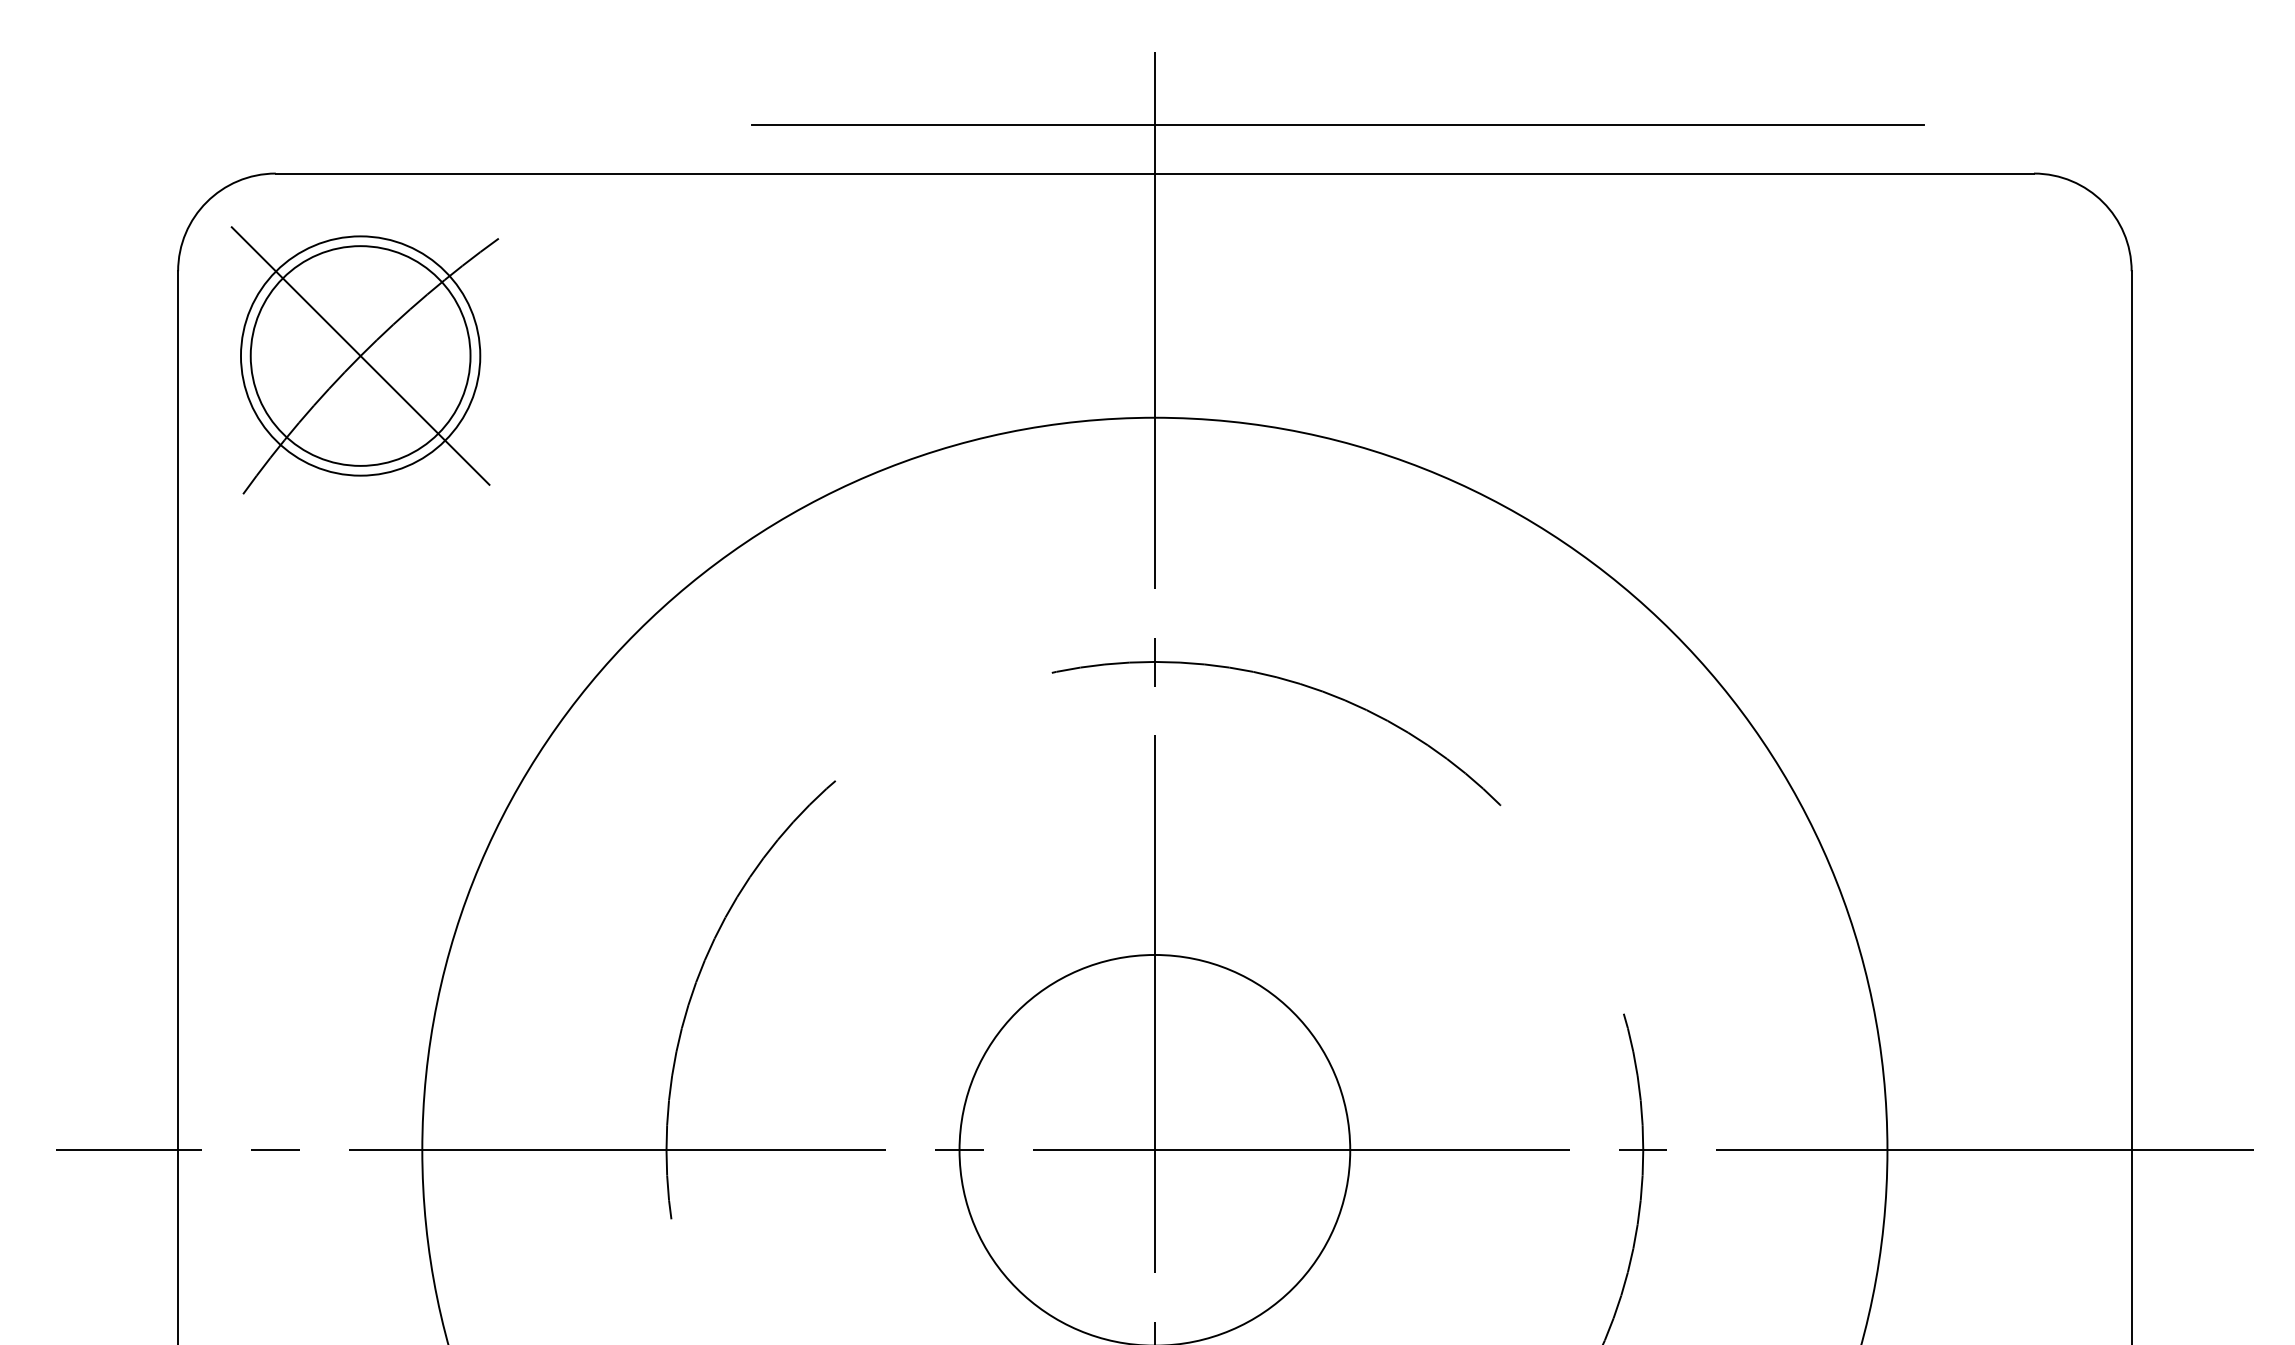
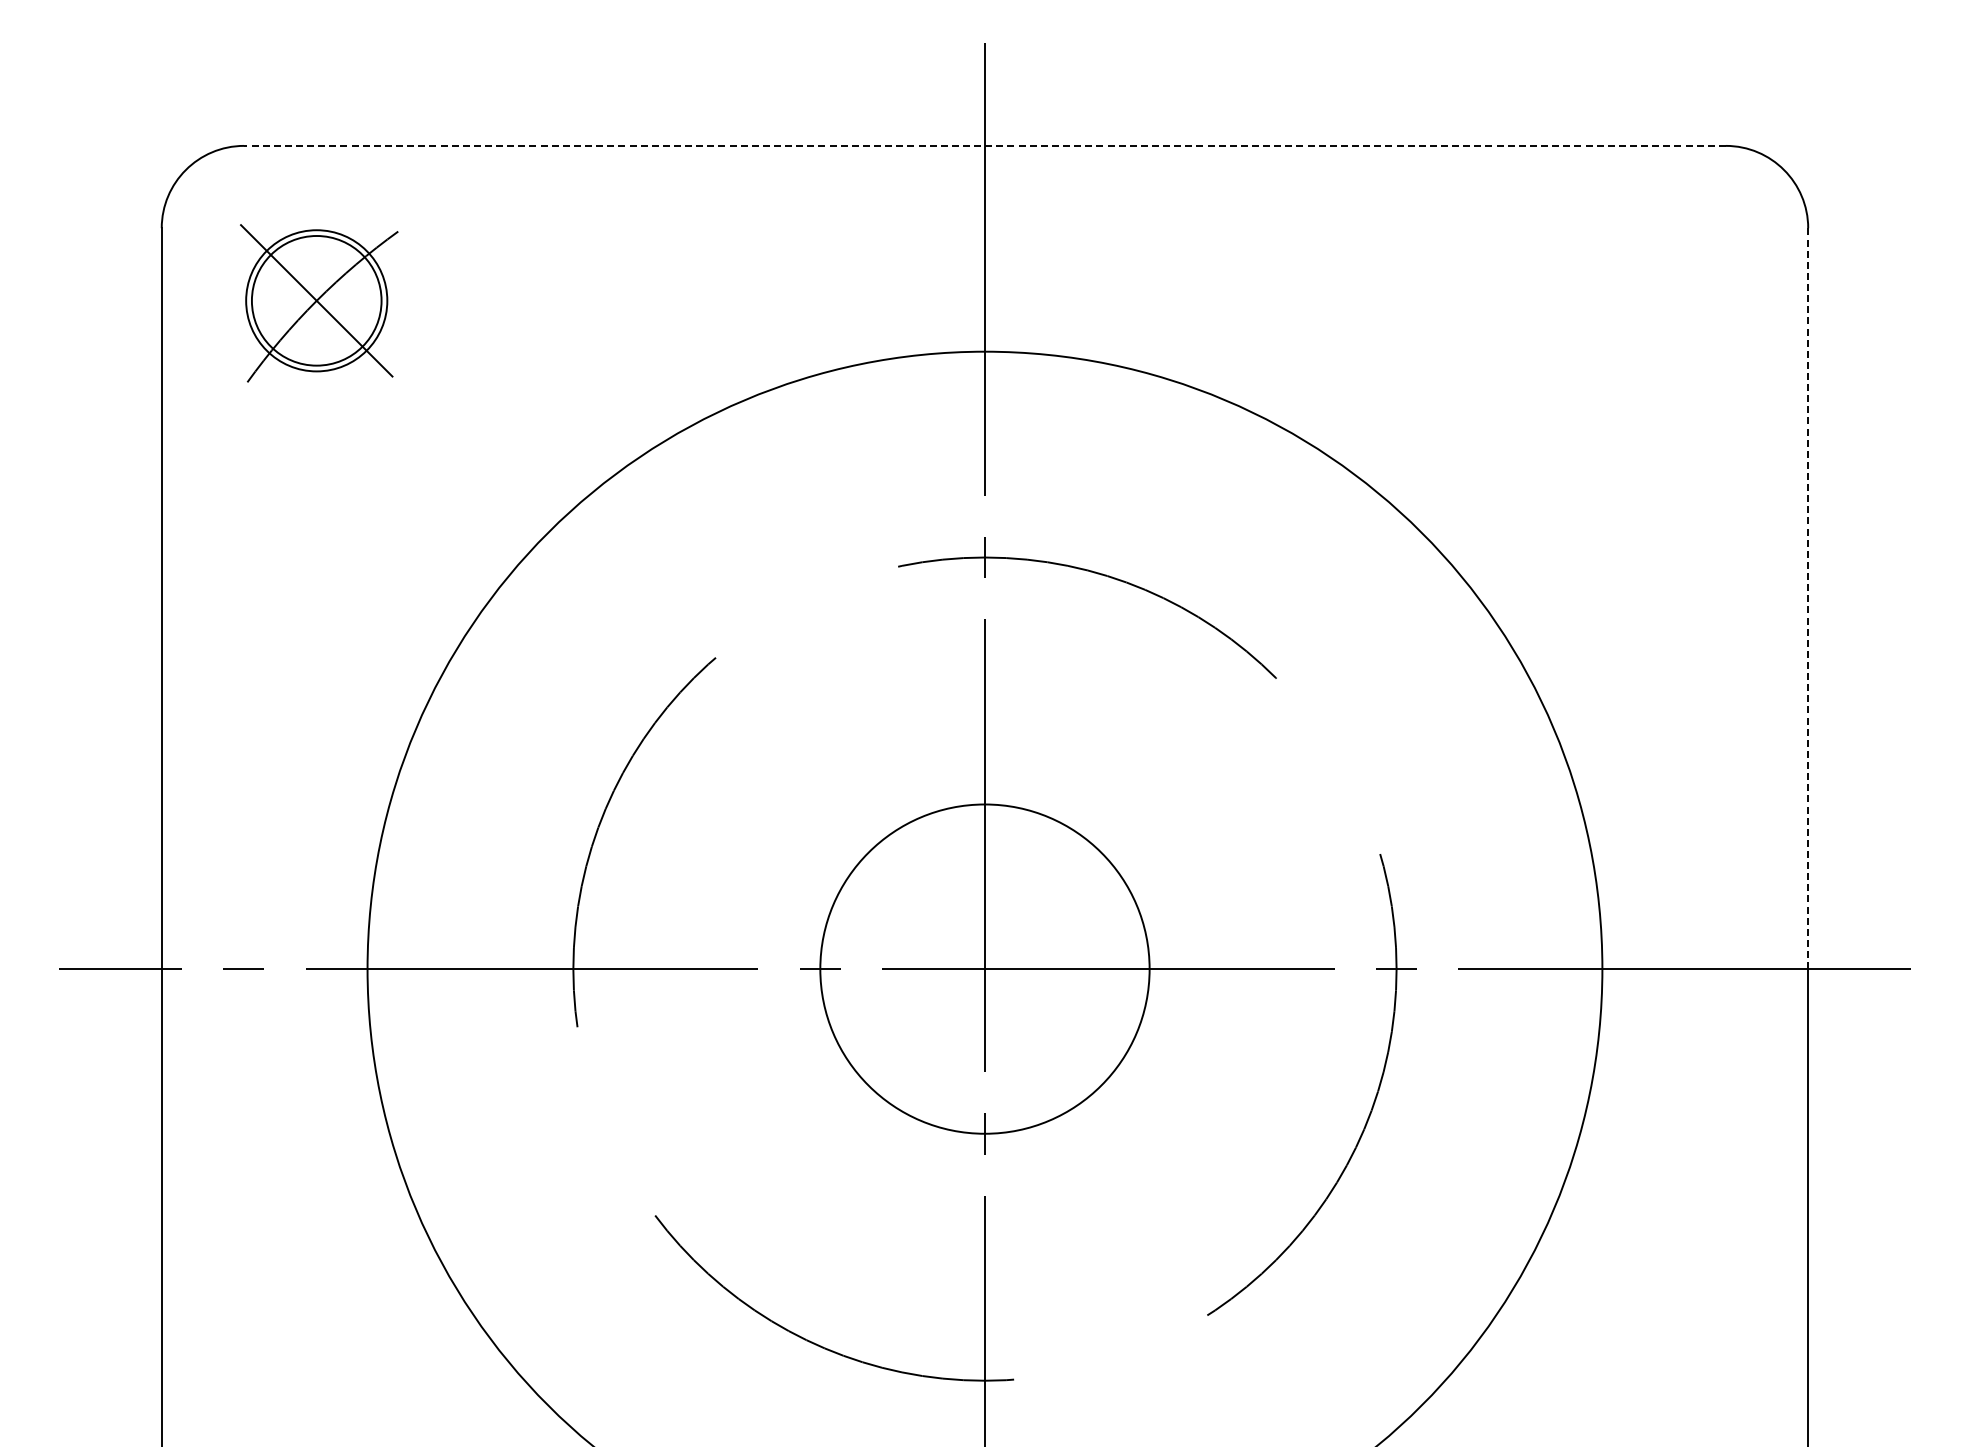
line: (1338, 124) -> (1139, 104), removed
line: (1154, 173) -> (984, 145), solid -> dashed
part: (365, 360) -> (319, 303), size x0.7
line: (2131, 710) -> (1808, 598), solid -> dashed

